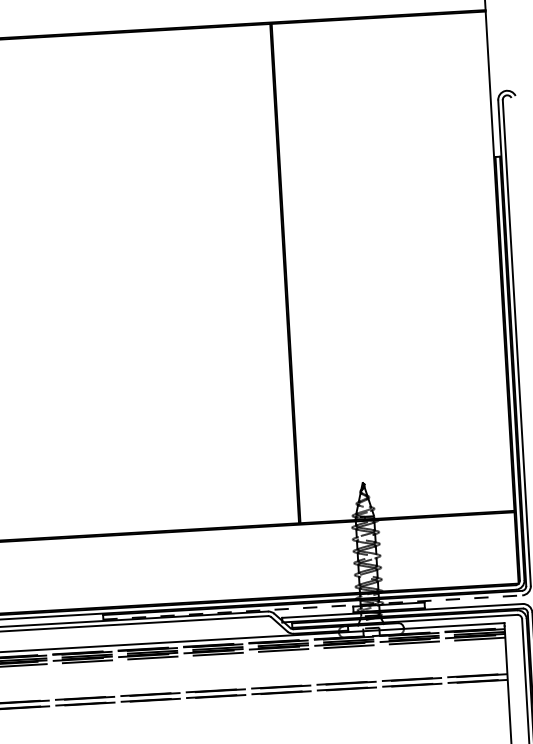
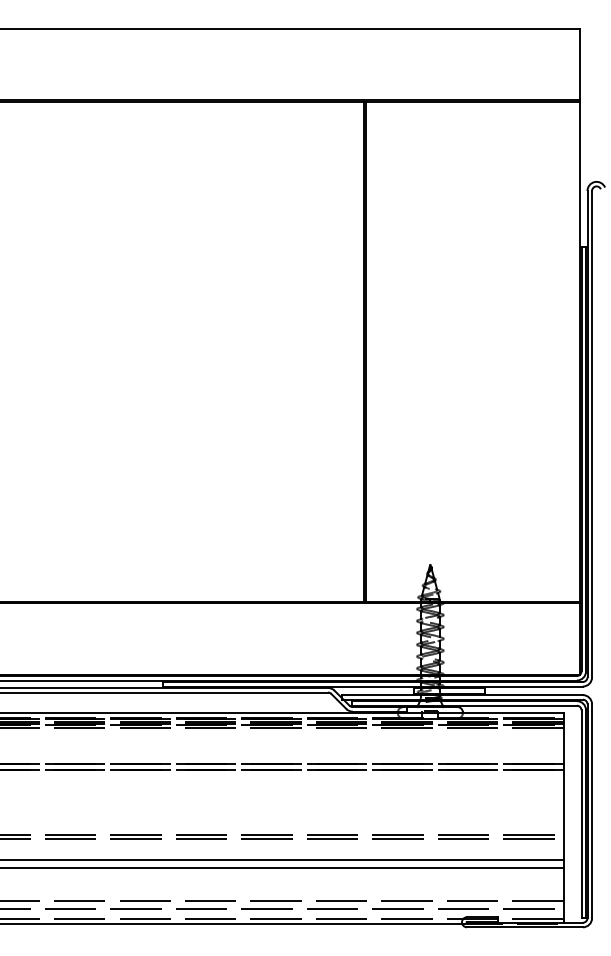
line: (313, 607) -> (373, 686), dashed -> solid

